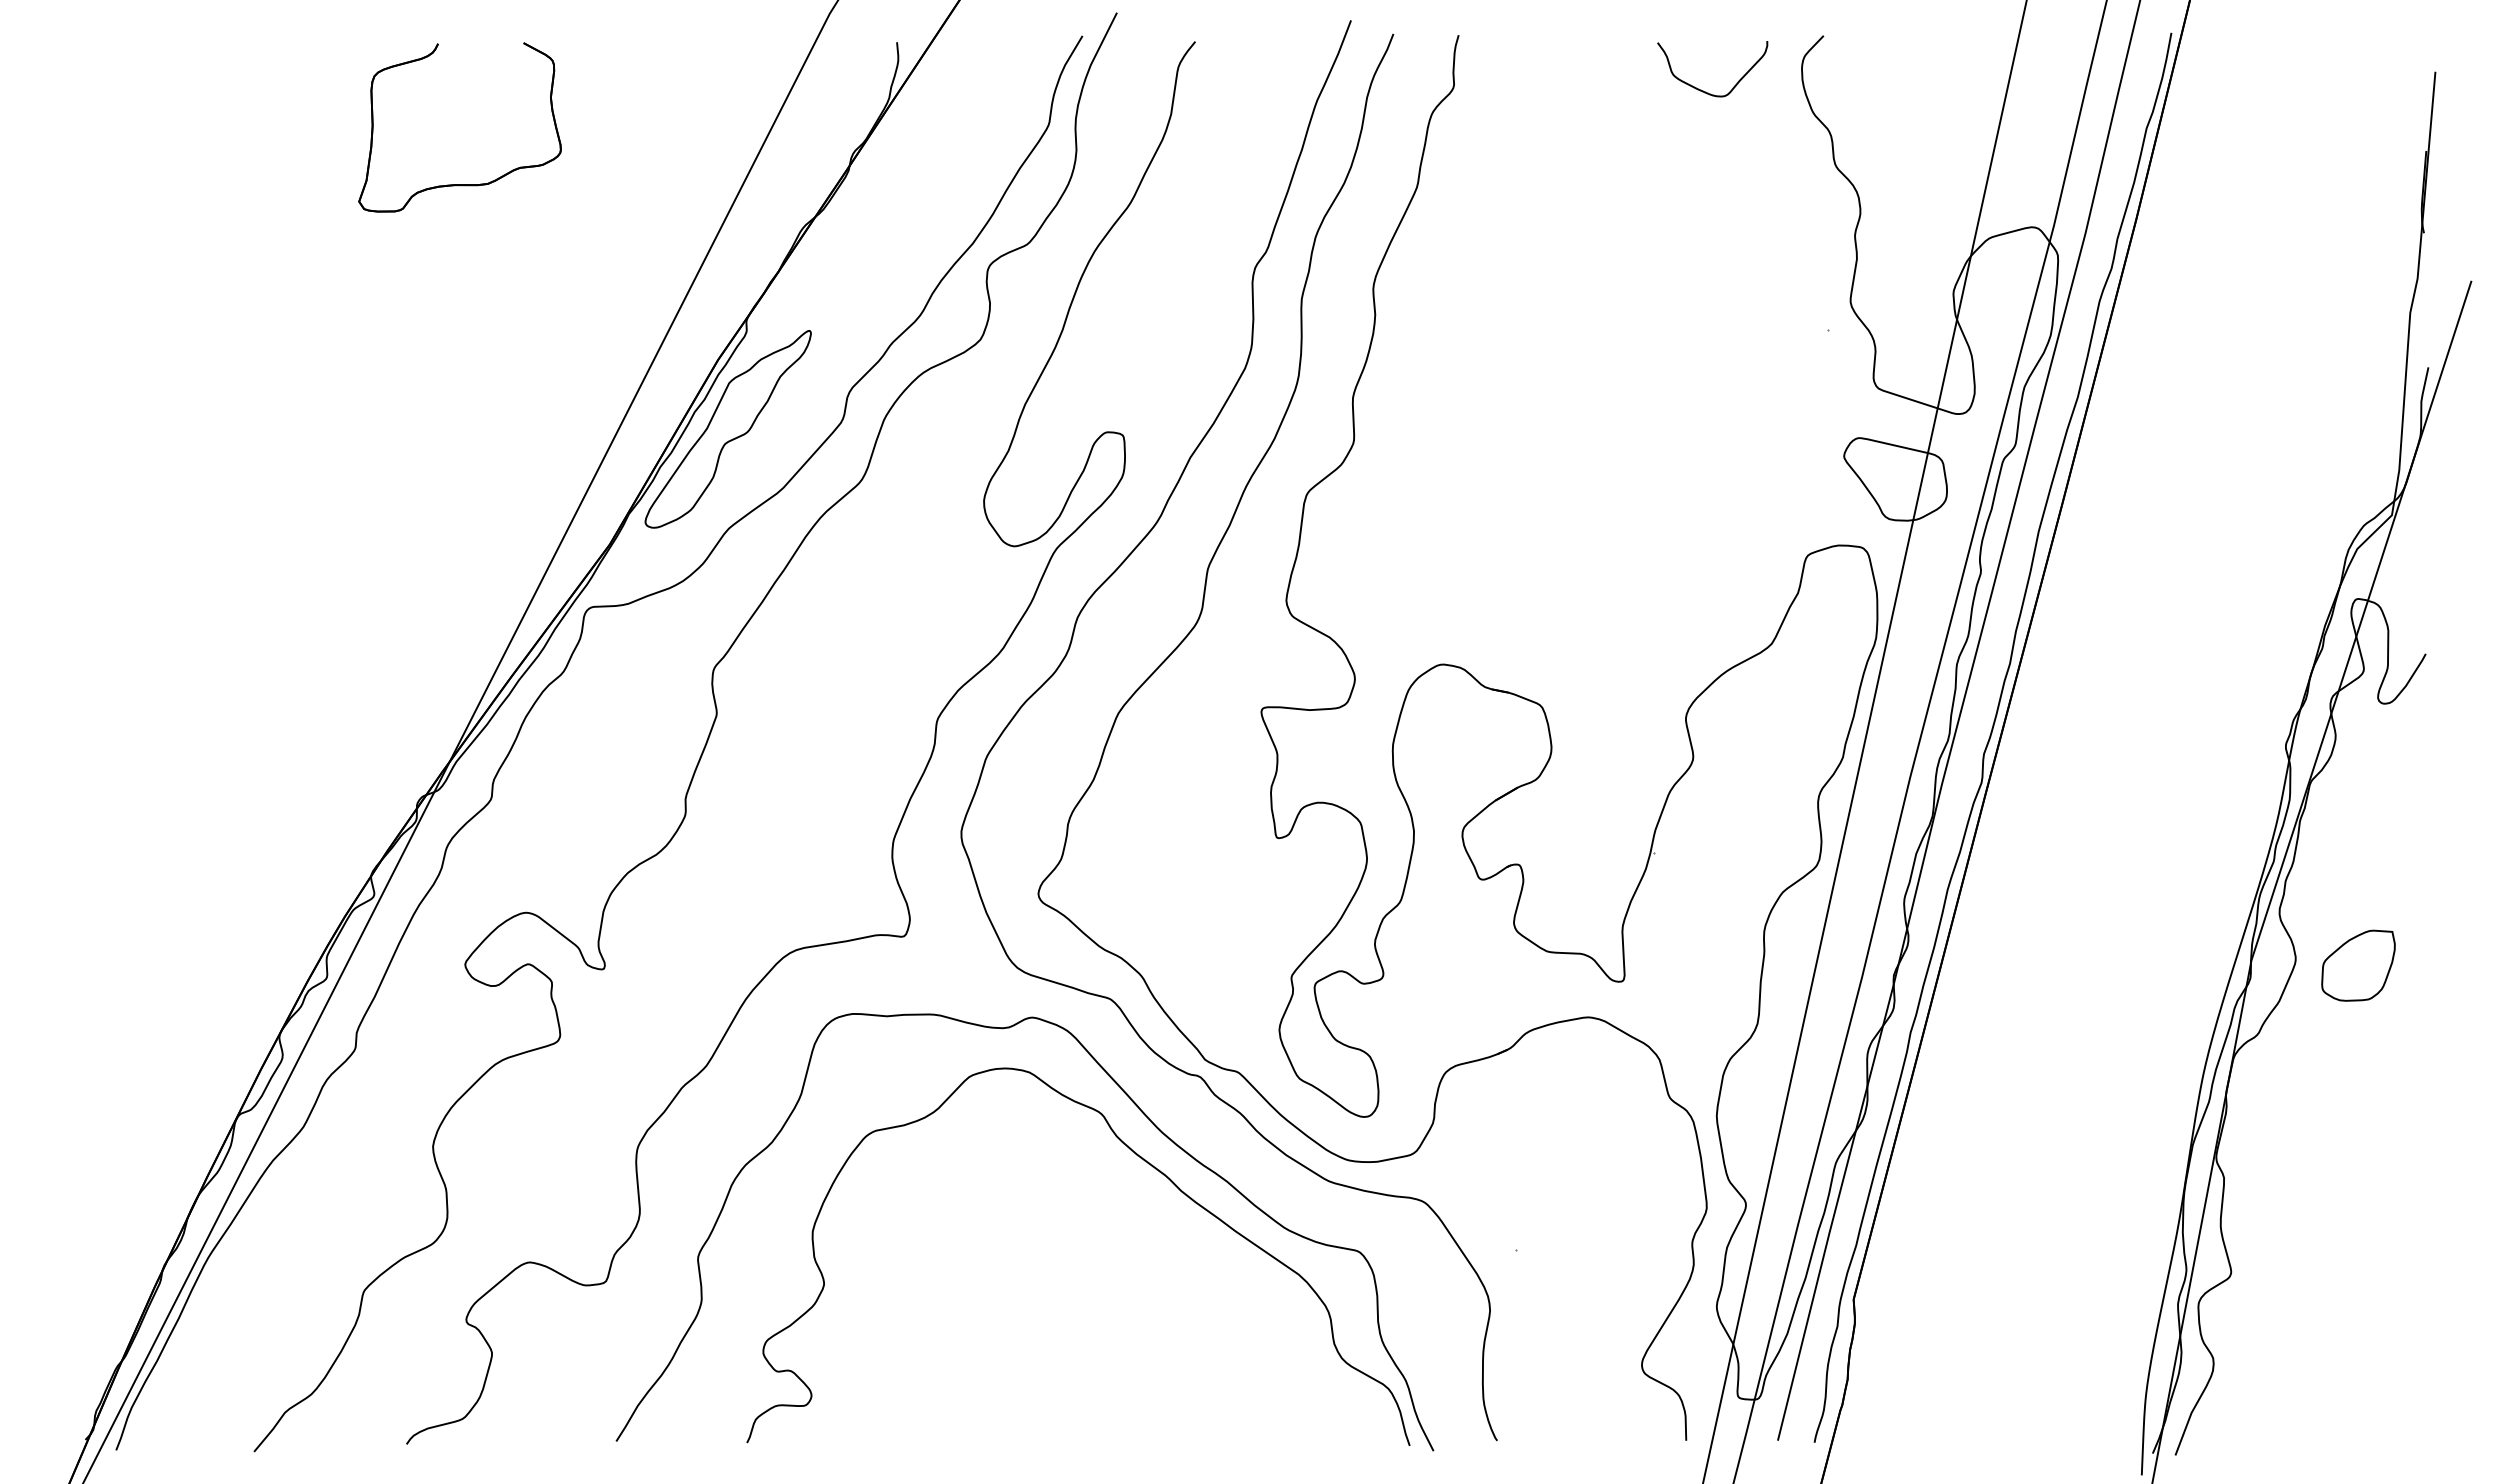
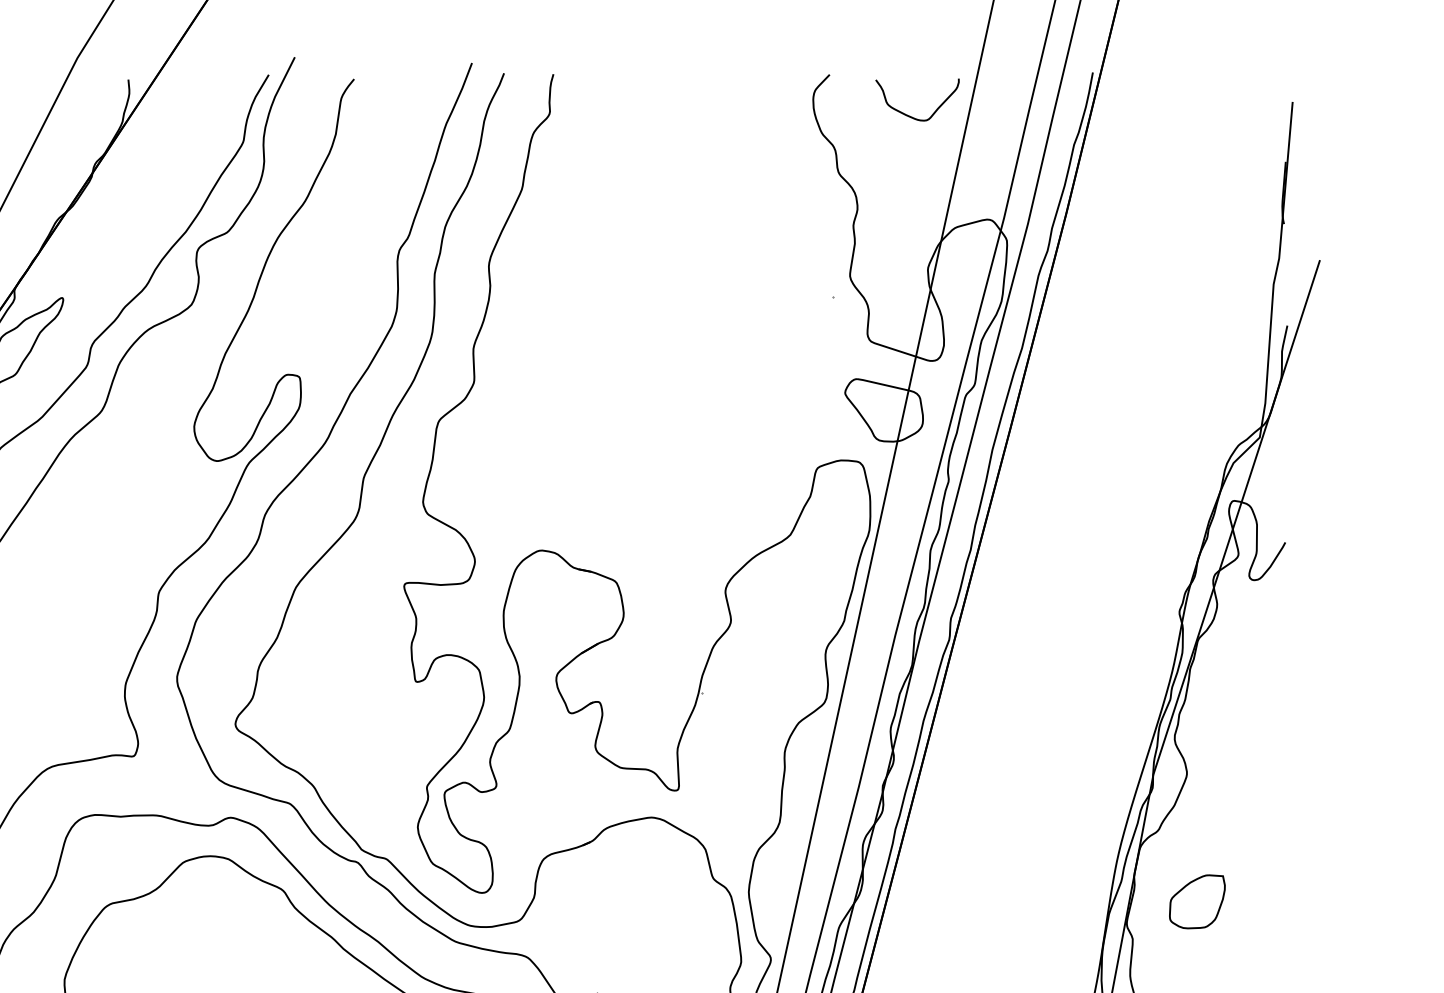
curve: (1701, 89) -> (909, 115), moved
part: (2358, 965) -> (1197, 901), moved

